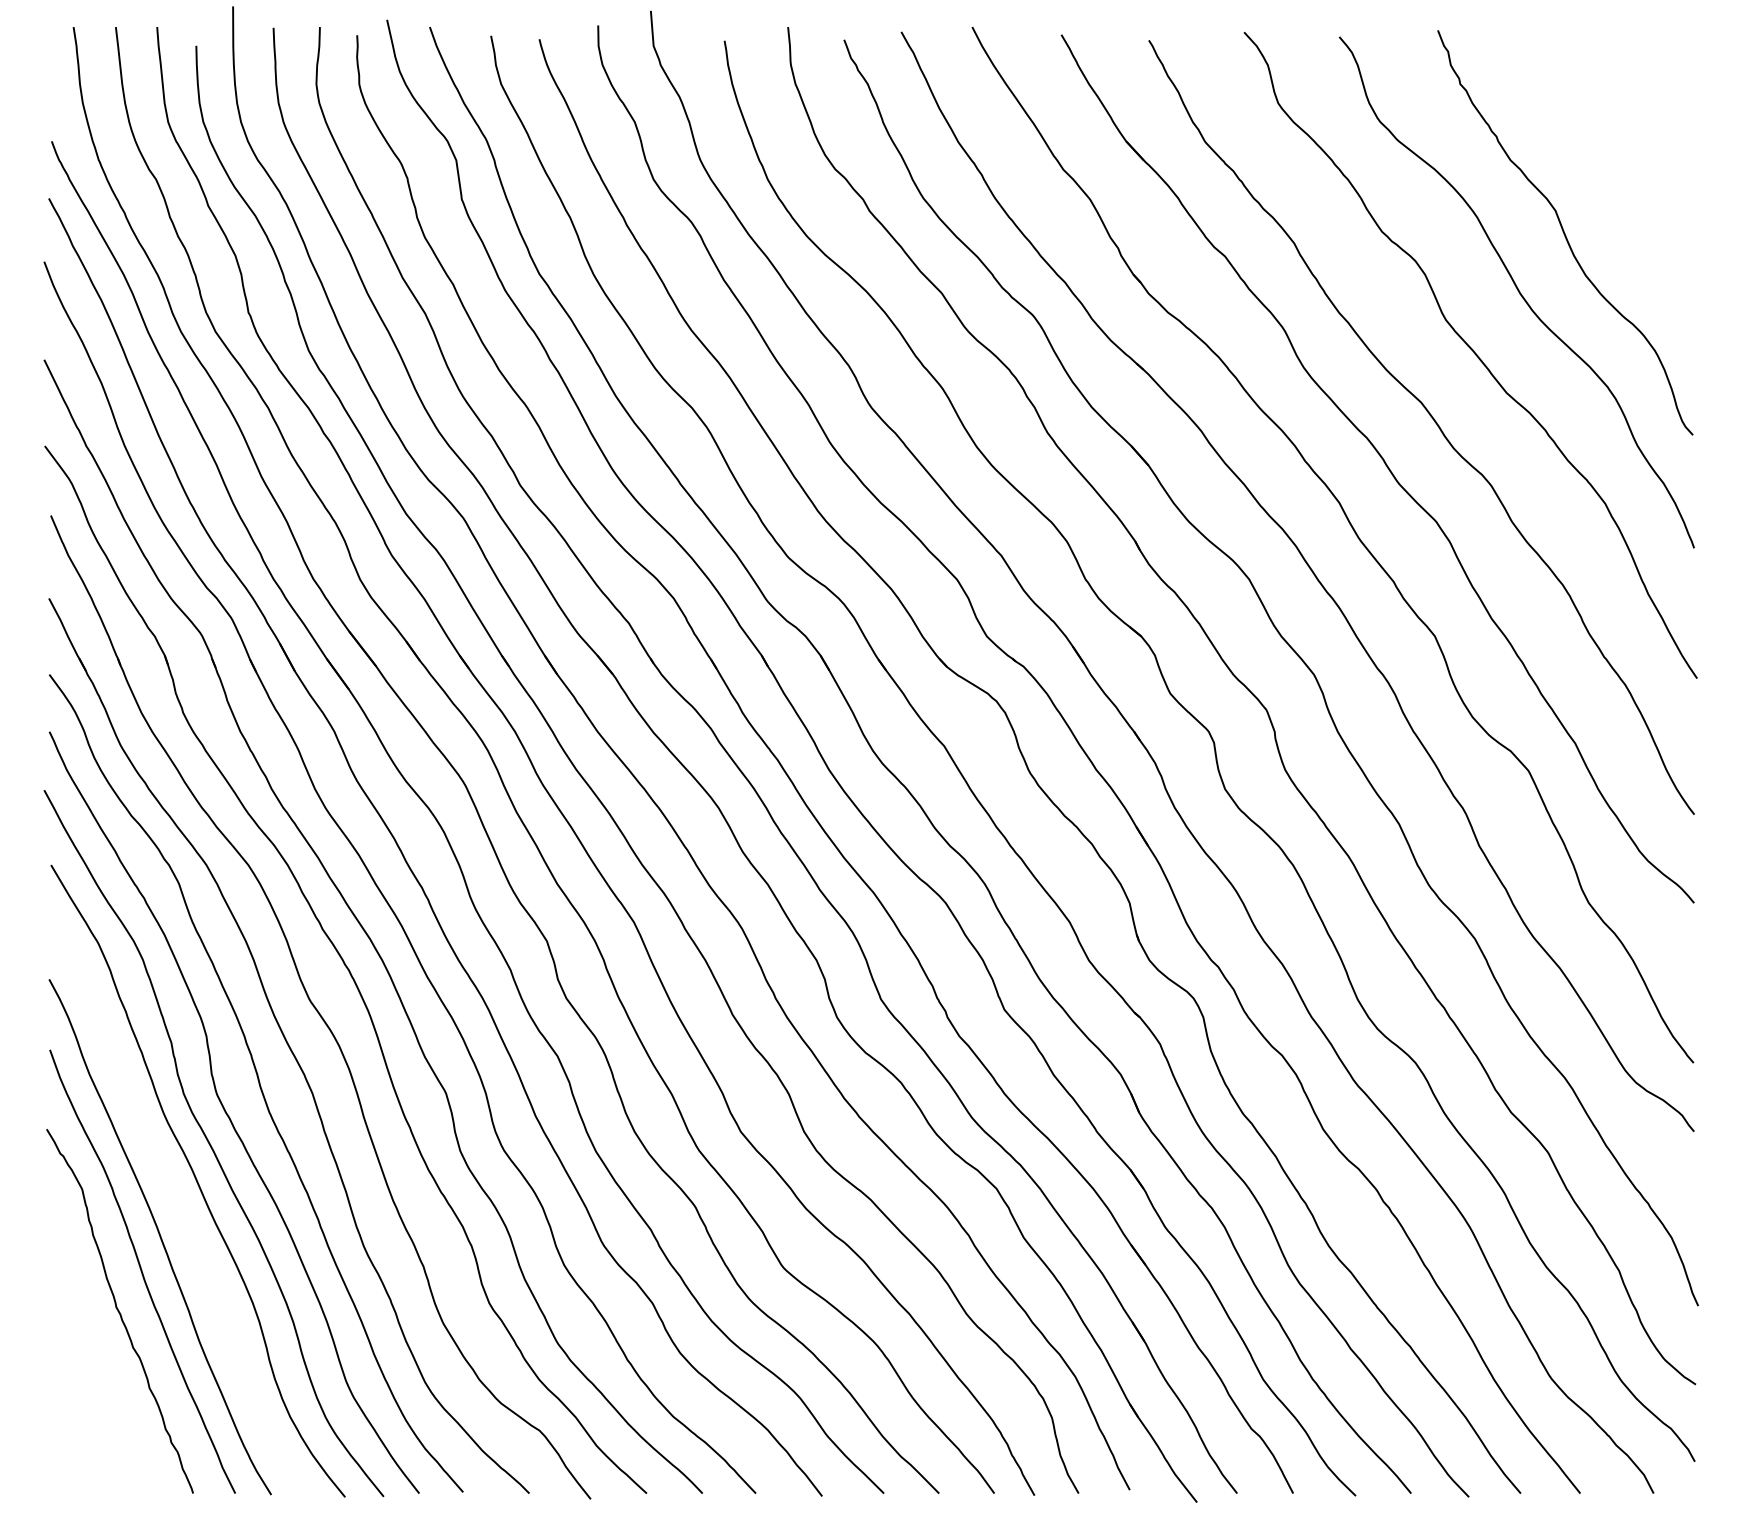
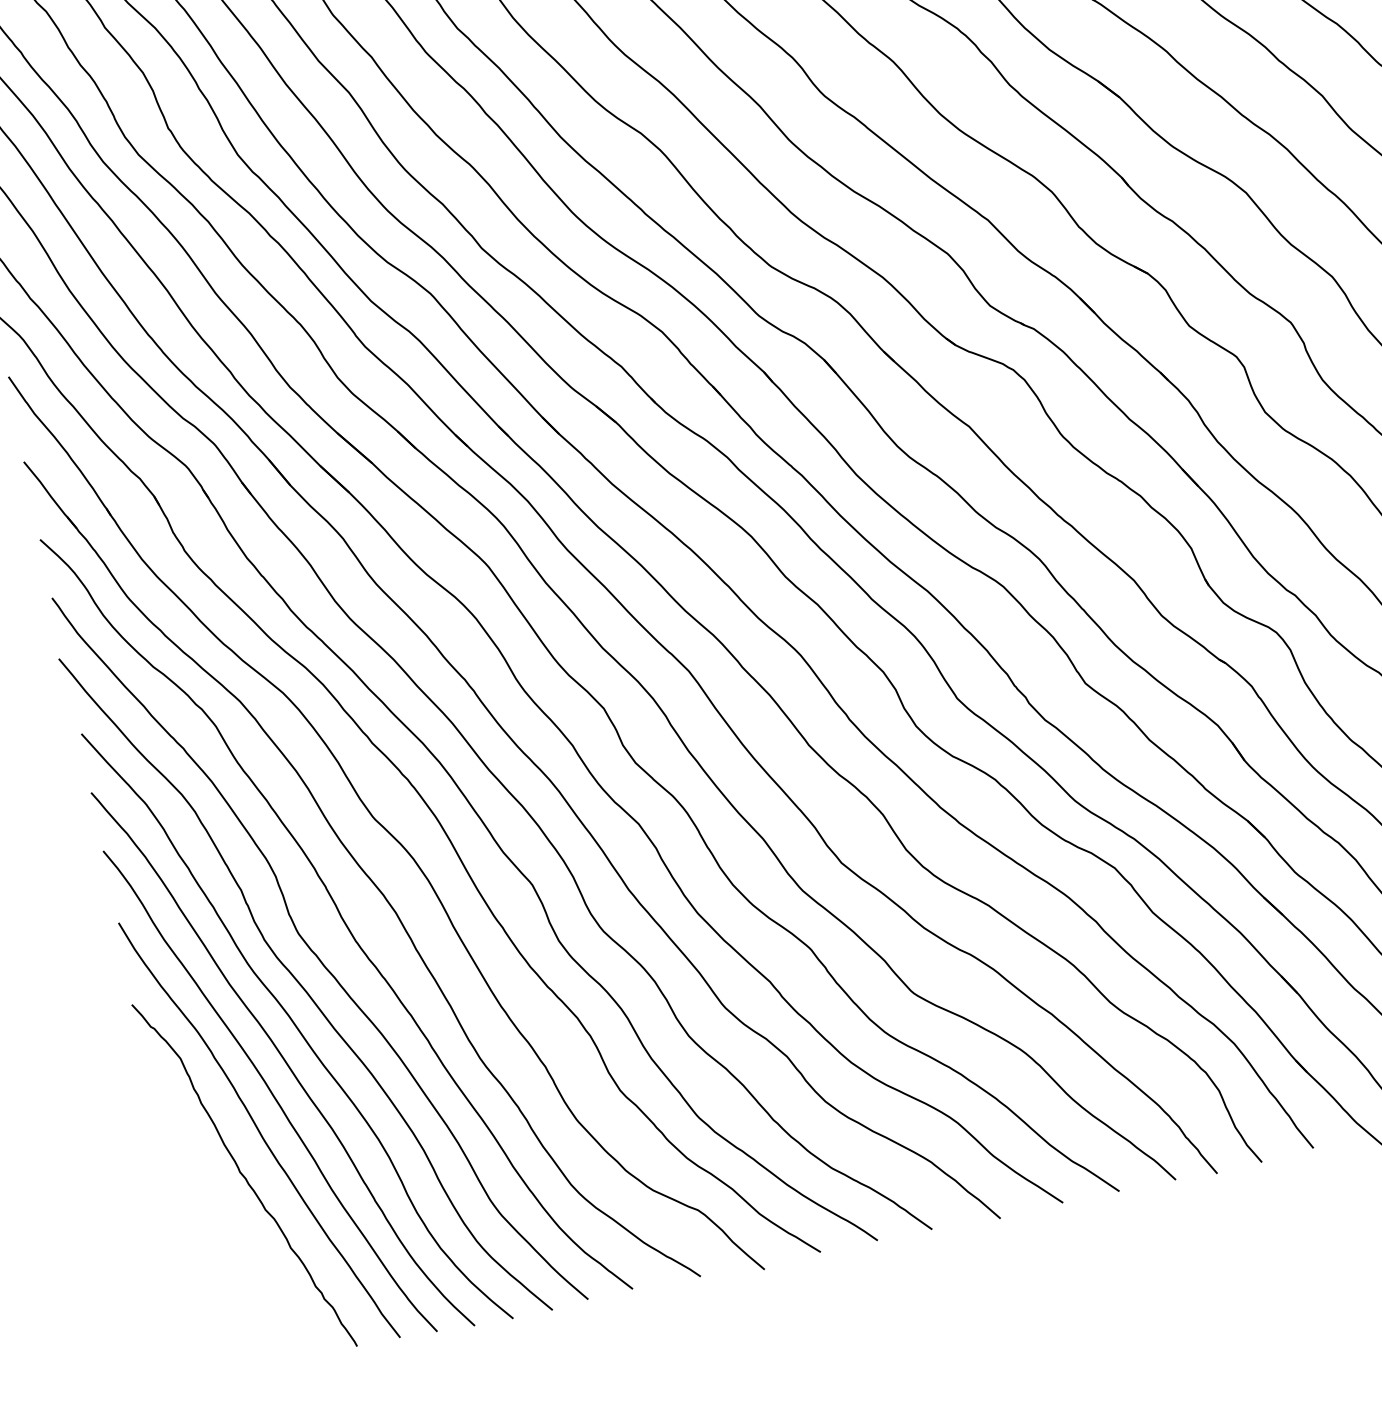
curve: (178, 1209) -> (283, 1059), added

